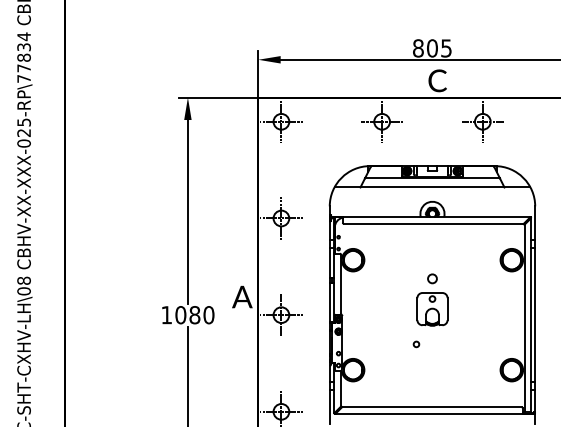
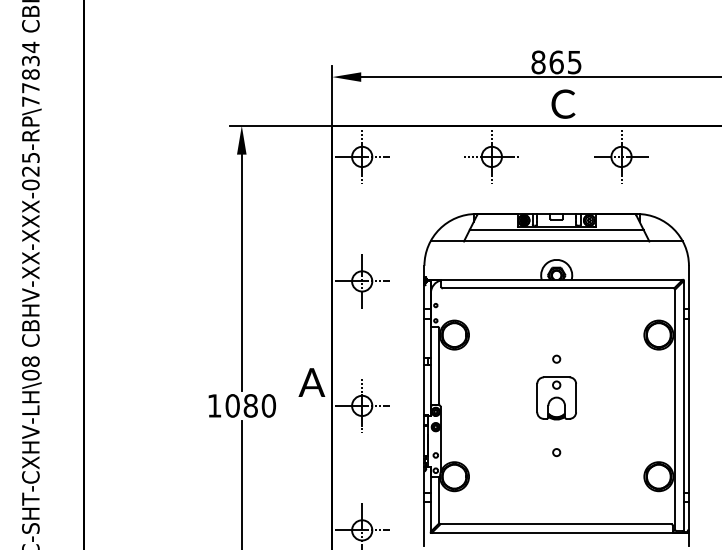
text: (432, 48) -> (556, 62), 805 -> 865
circle: (432, 278) -> (556, 358), size x0.62
circle: (416, 344) -> (556, 452), moved

